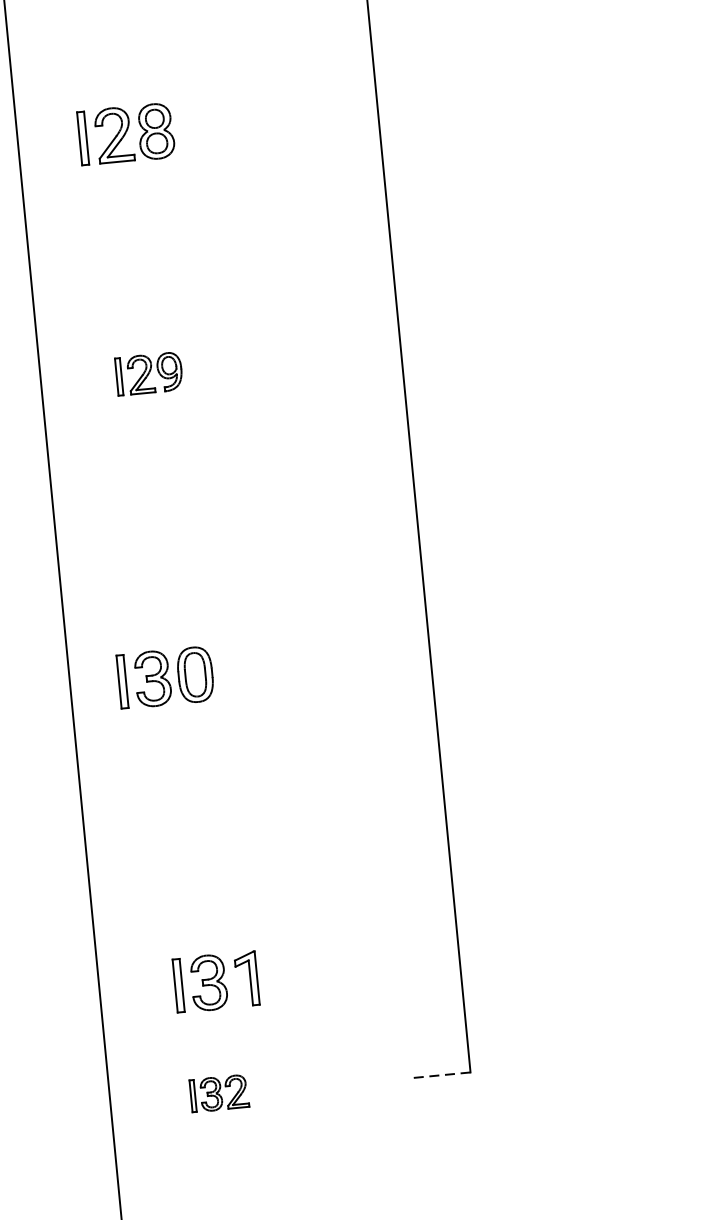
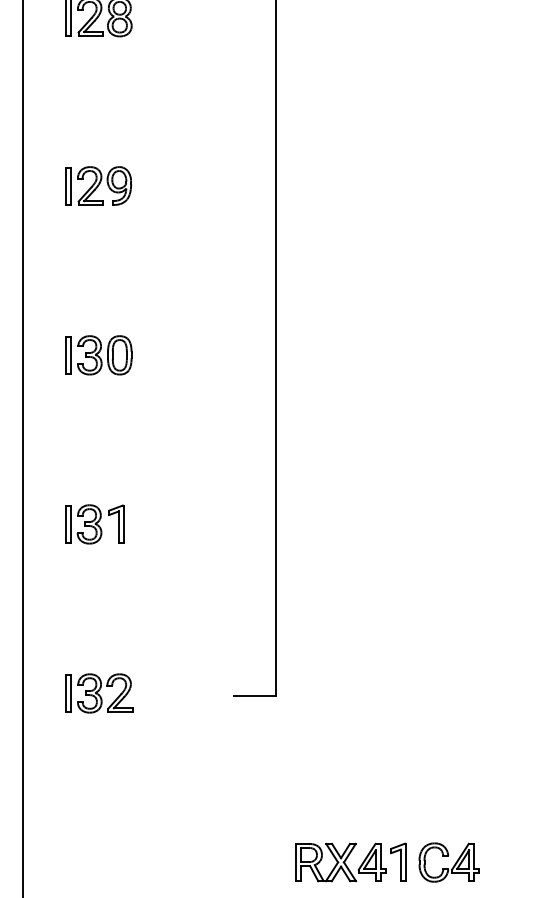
part: (148, 373) -> (98, 185), size x1.43
part: (165, 677) -> (98, 355), moved
part: (216, 982) -> (94, 524), moved
line: (439, 1075) -> (254, 695), dashed -> solid
part: (219, 1093) -> (99, 693), size x1.67

